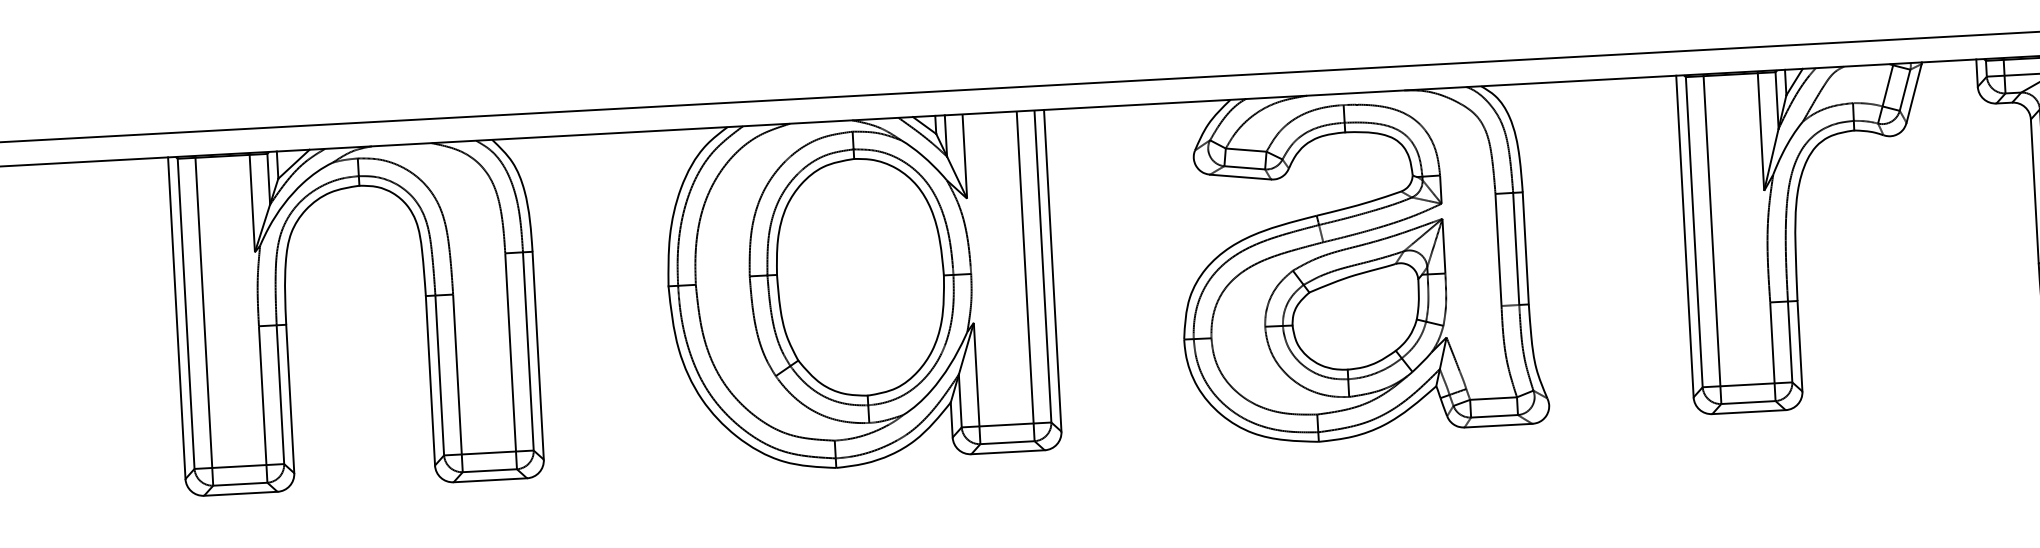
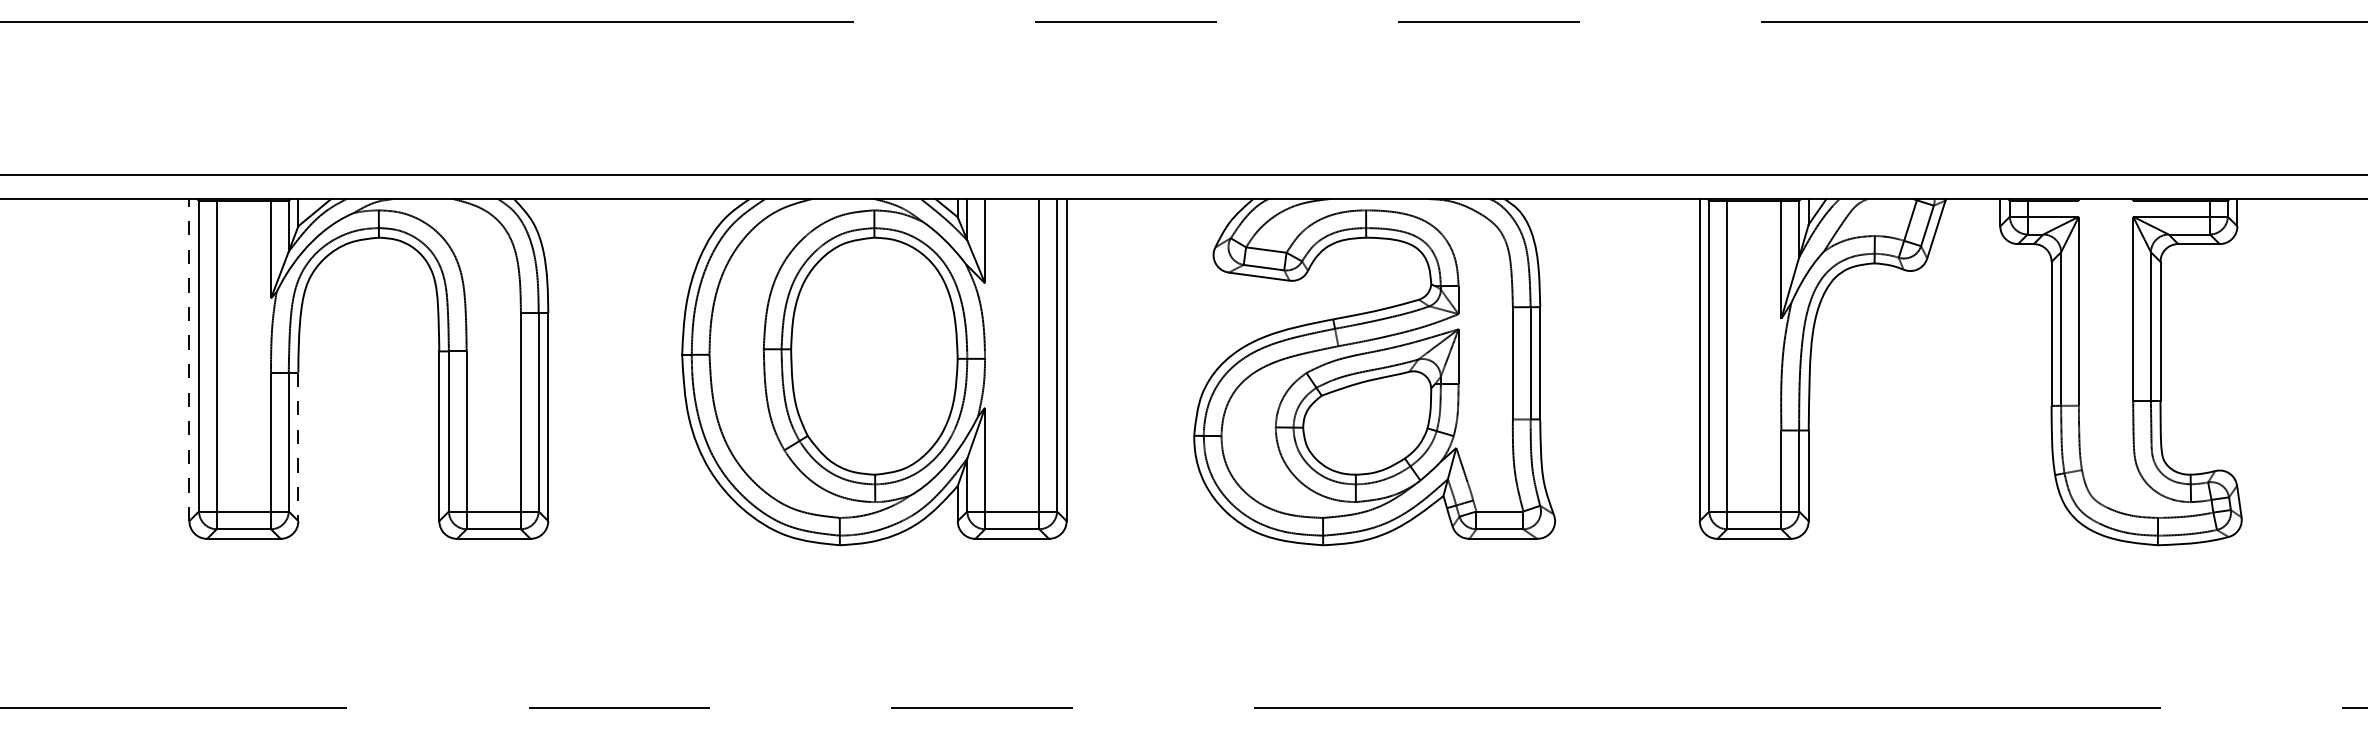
line: (176, 317) -> (189, 359), solid -> dashed
line: (290, 399) -> (298, 447), solid -> dashed

